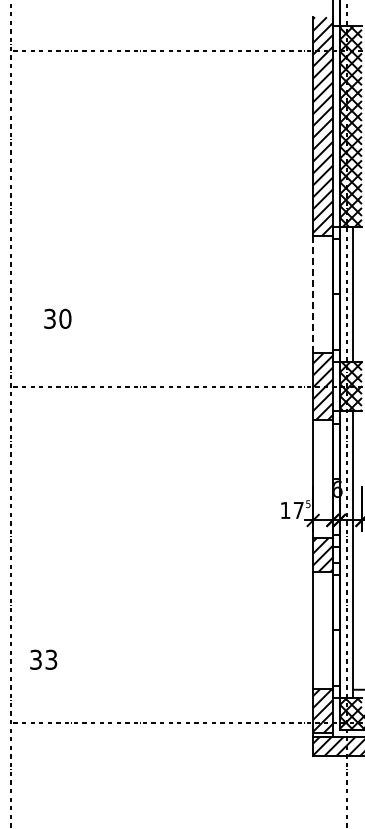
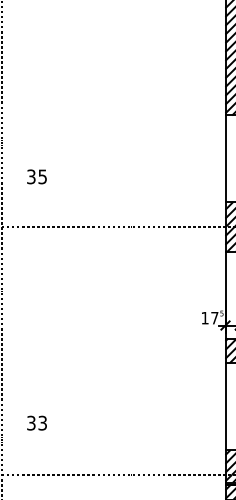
line: (313, 294) -> (225, 158), dashed -> solid
text: (65, 318) -> (42, 176), 30 -> 35
text: (43, 659) -> (36, 422), moved

